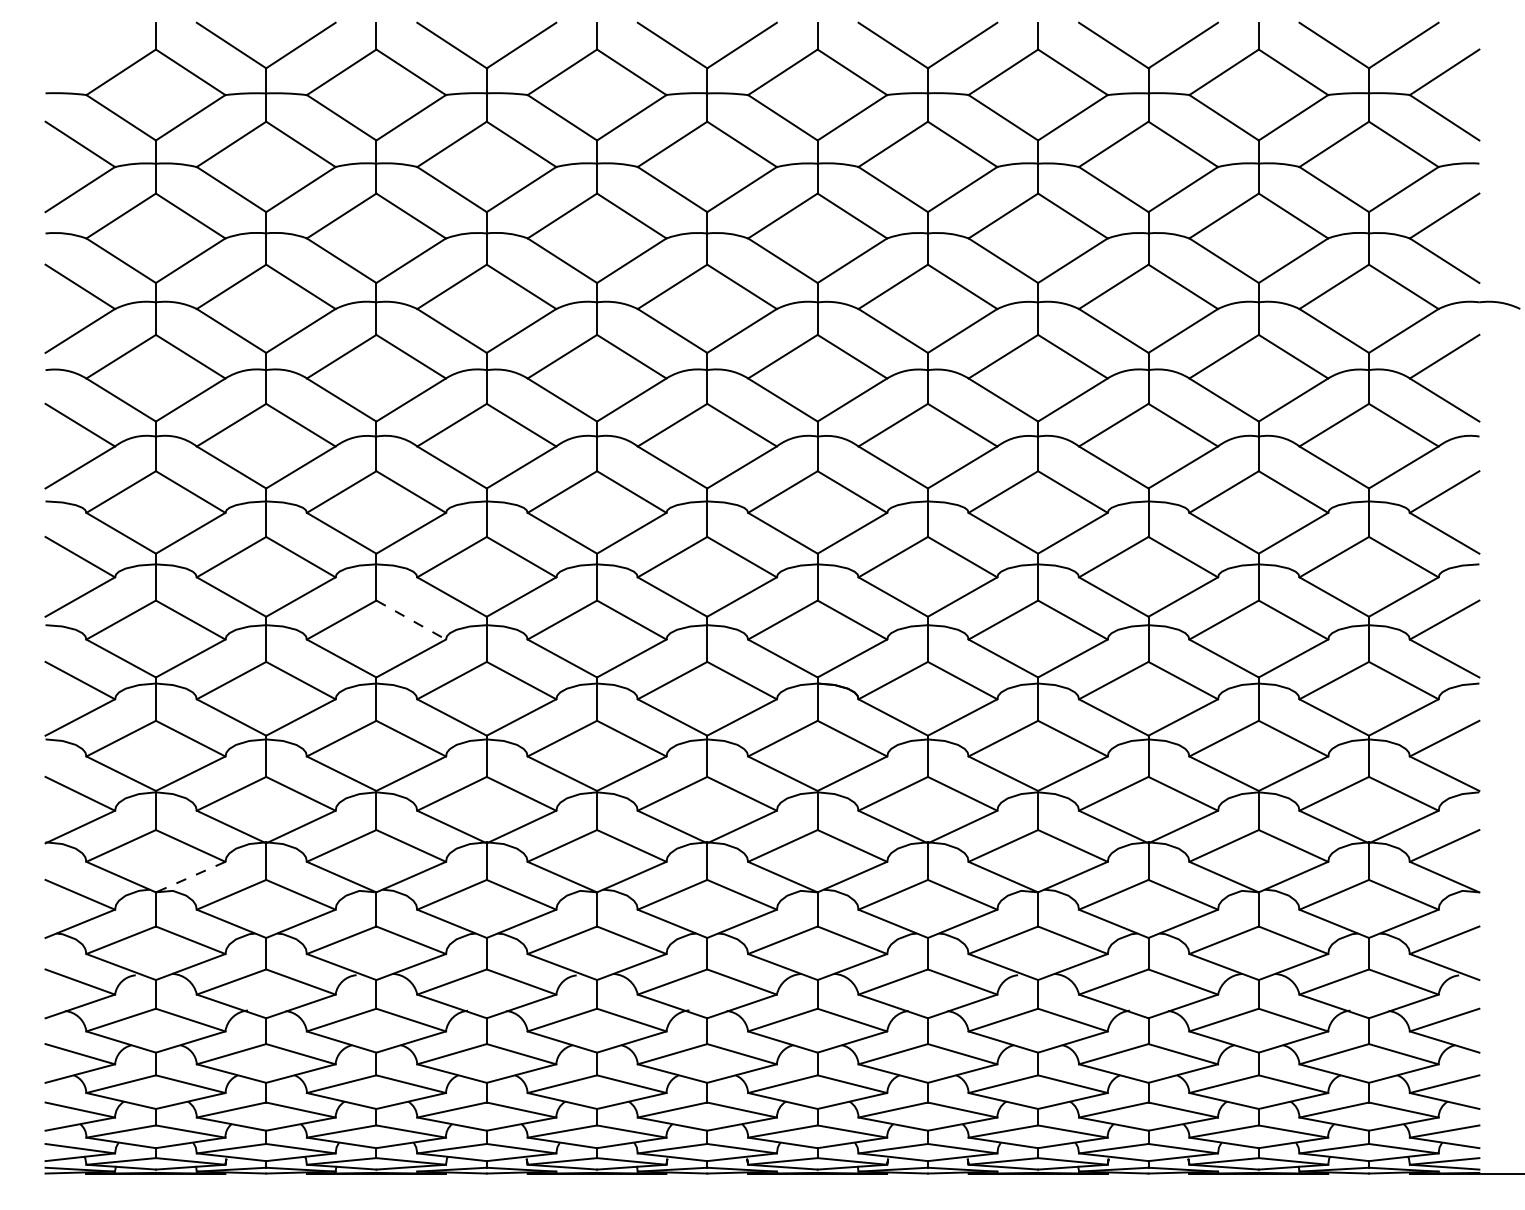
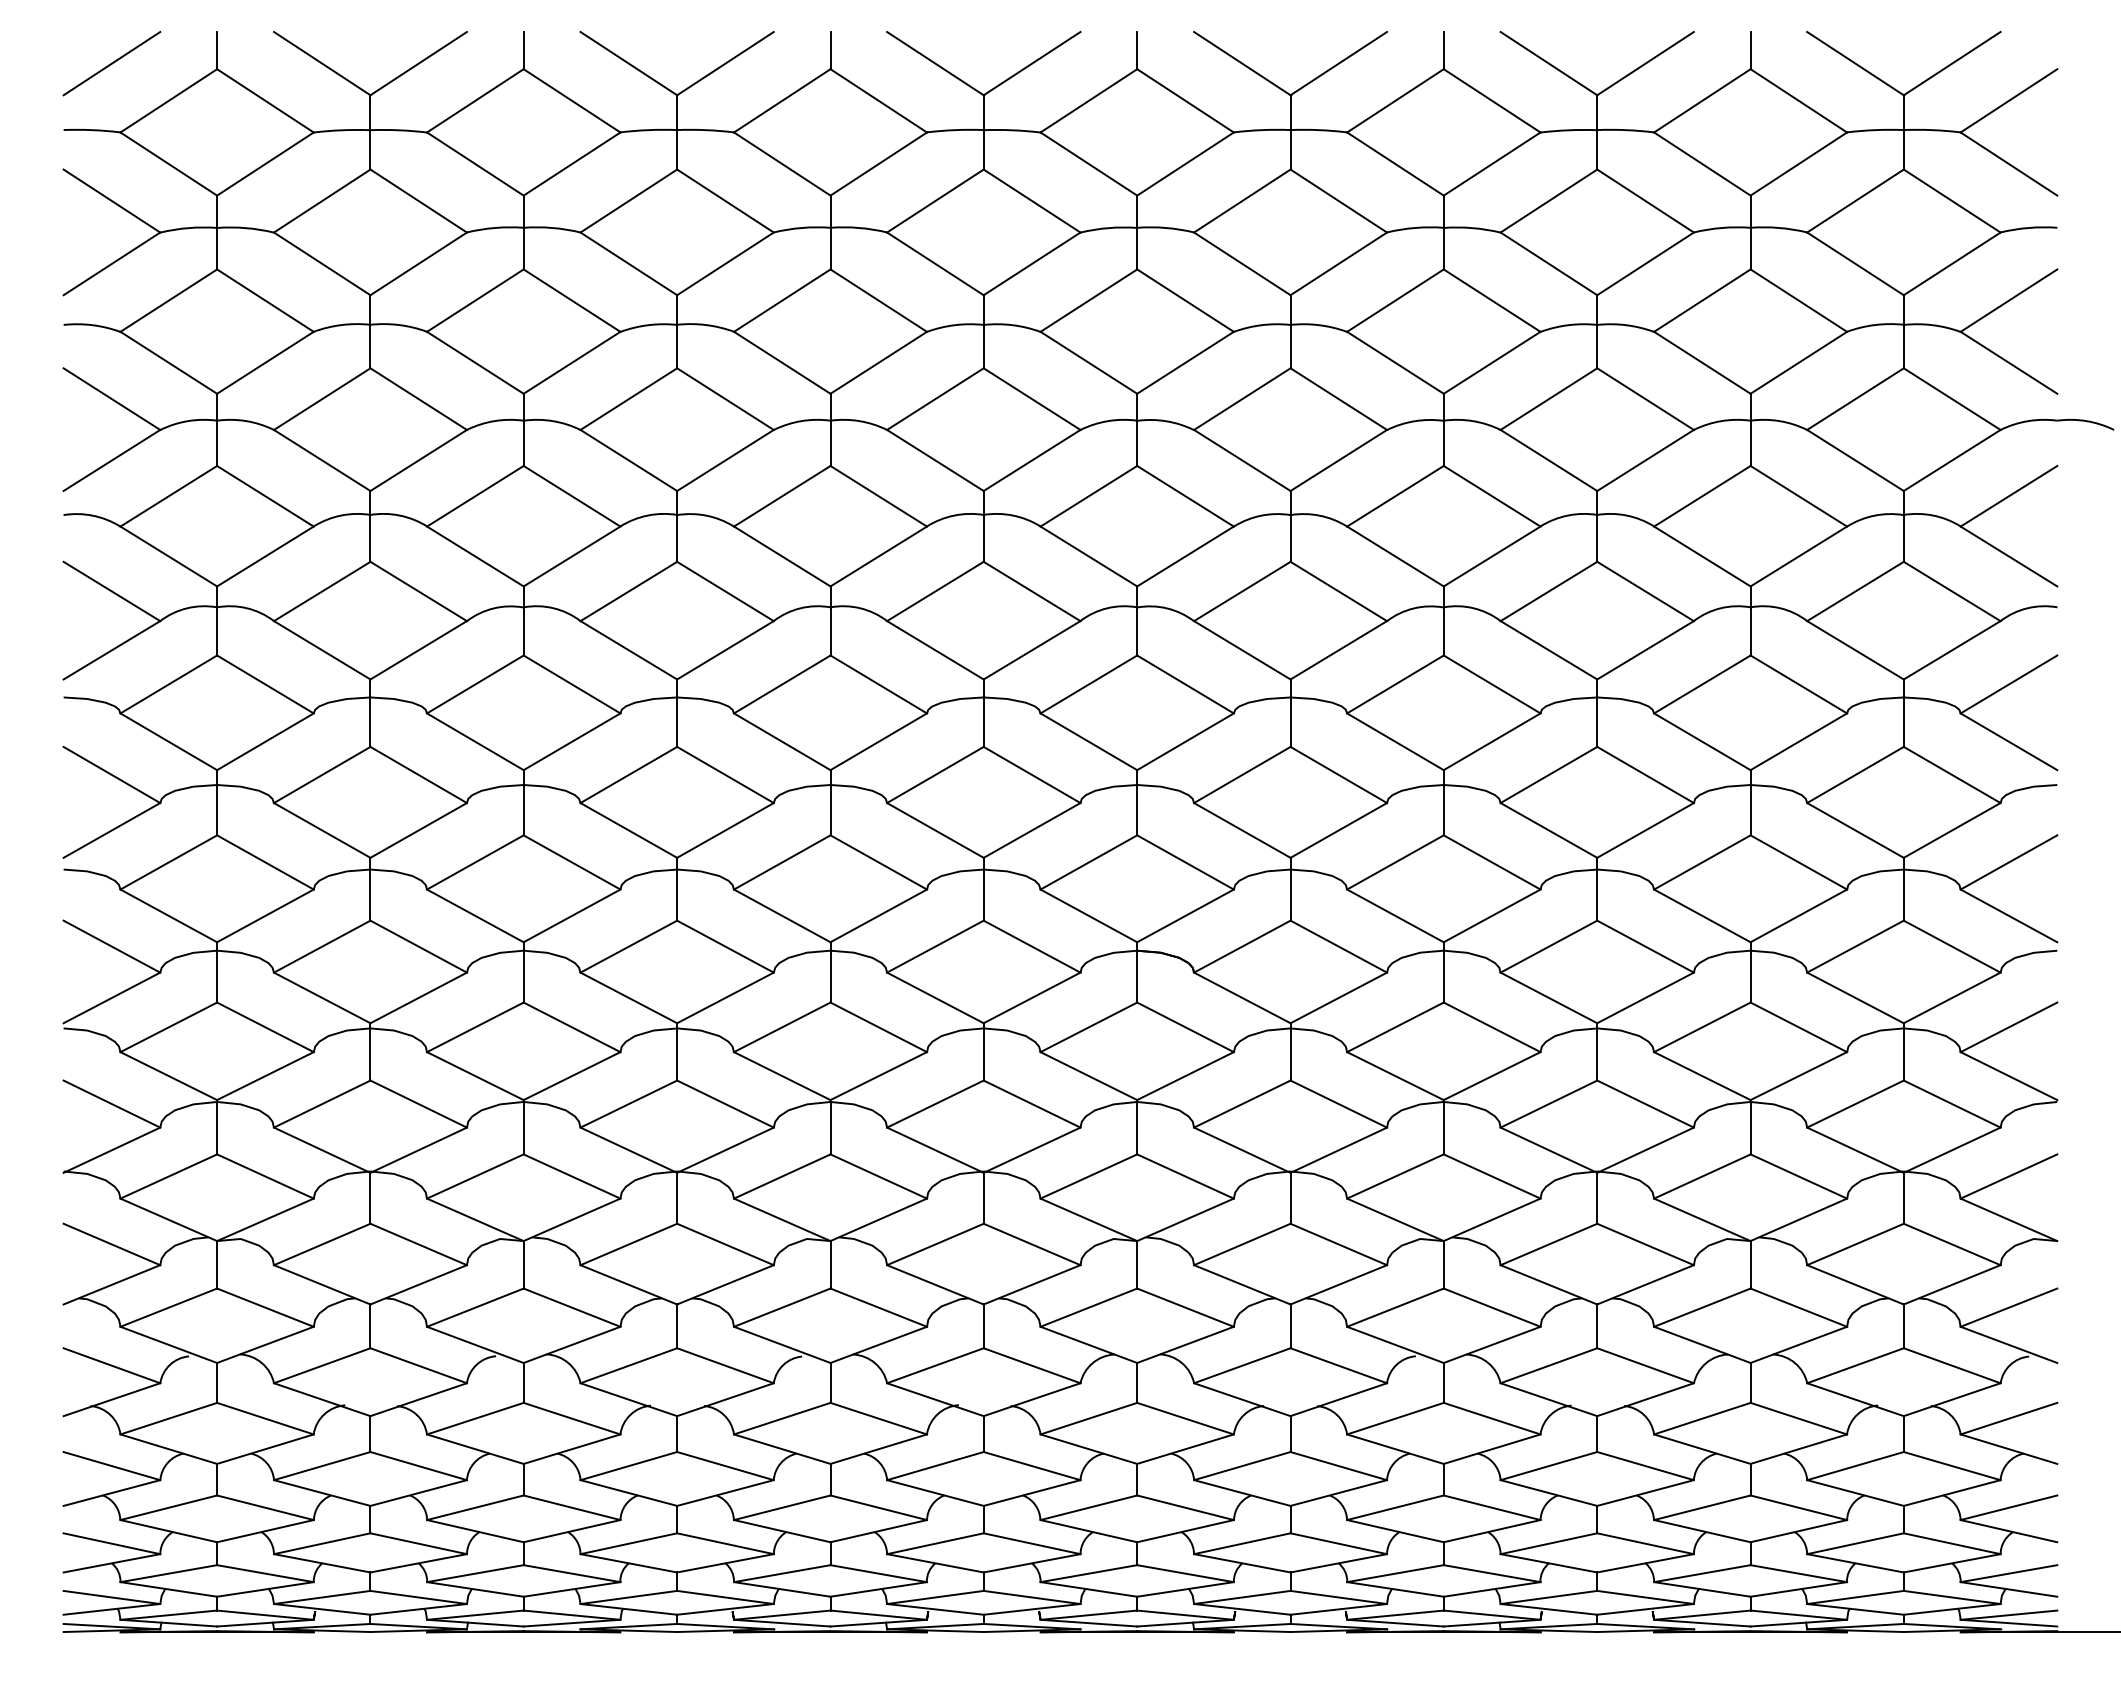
line: (79, 45) -> (111, 63), added
line: (411, 620) -> (572, 862), dashed -> solid
line: (190, 876) -> (265, 1219), dashed -> solid

